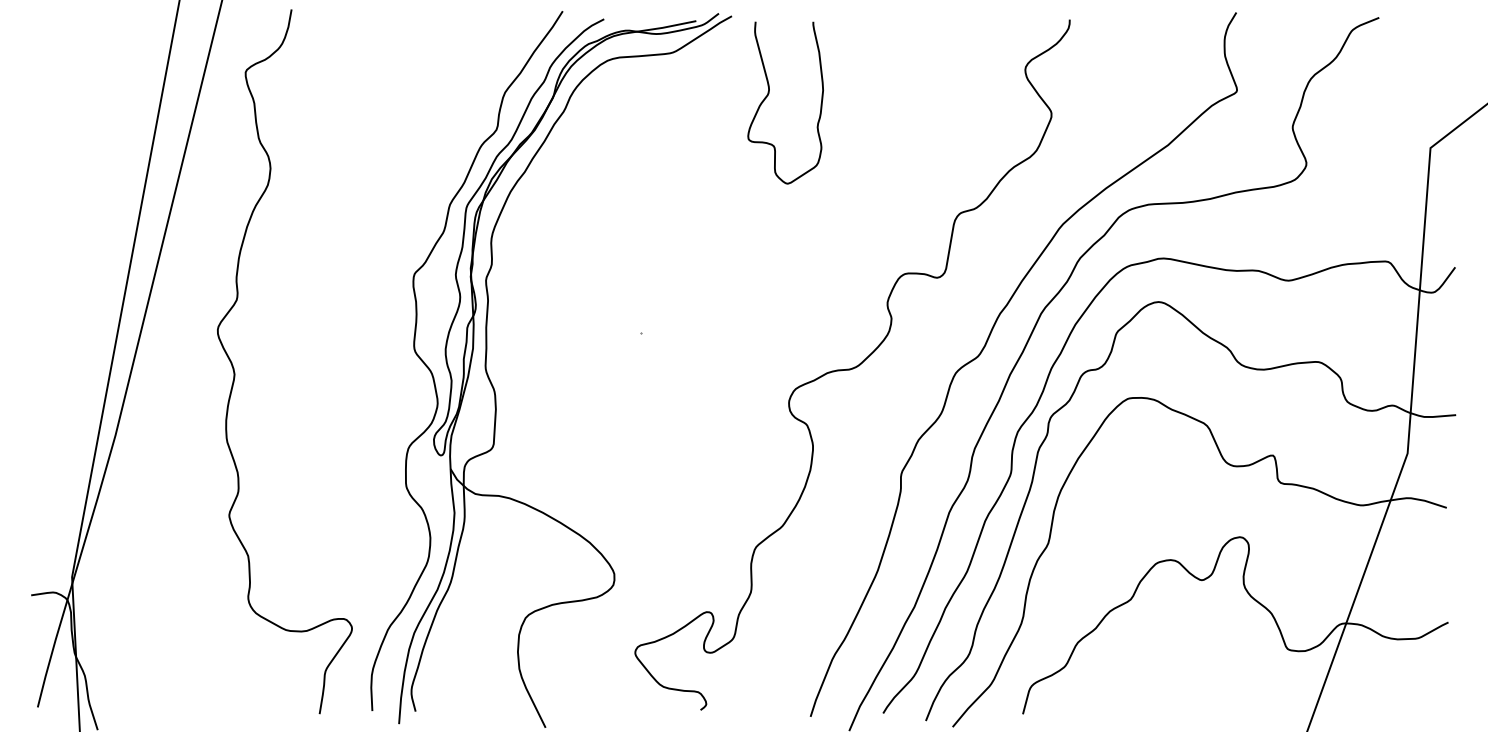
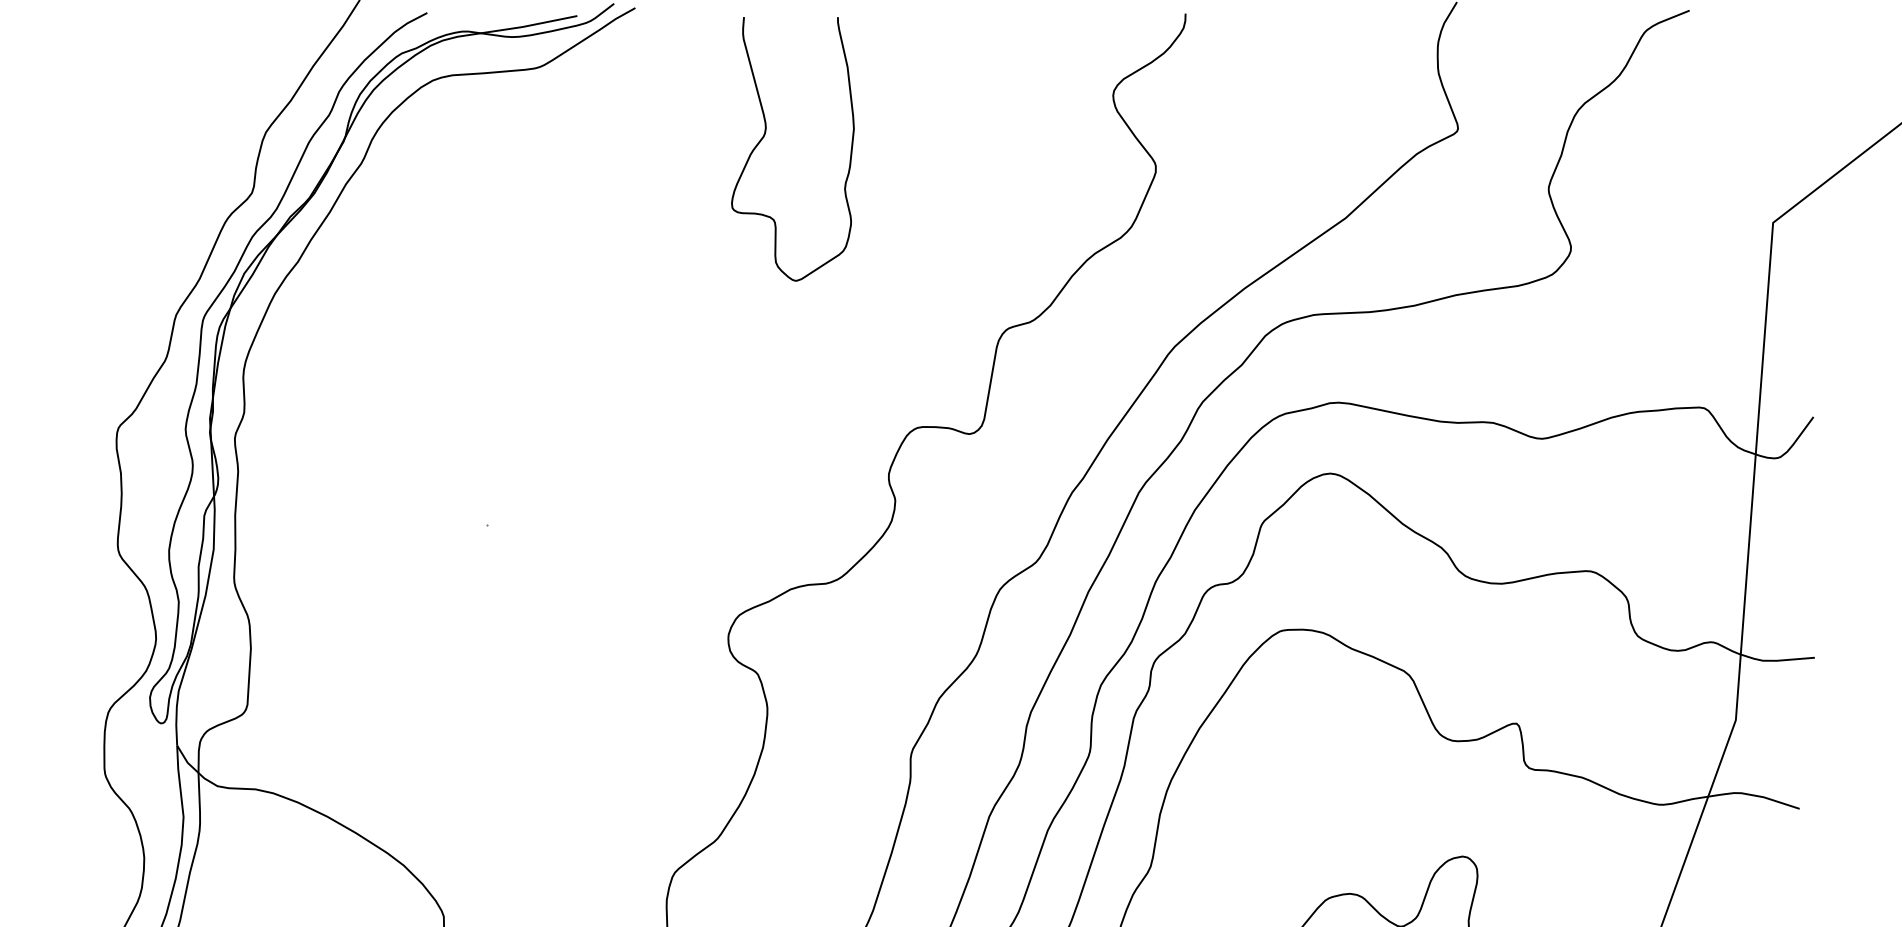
curve: (769, 93) -> (766, 133), moved

